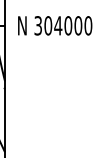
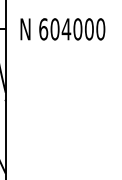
text: (38, 25) -> (43, 28), 304000 -> 604000

